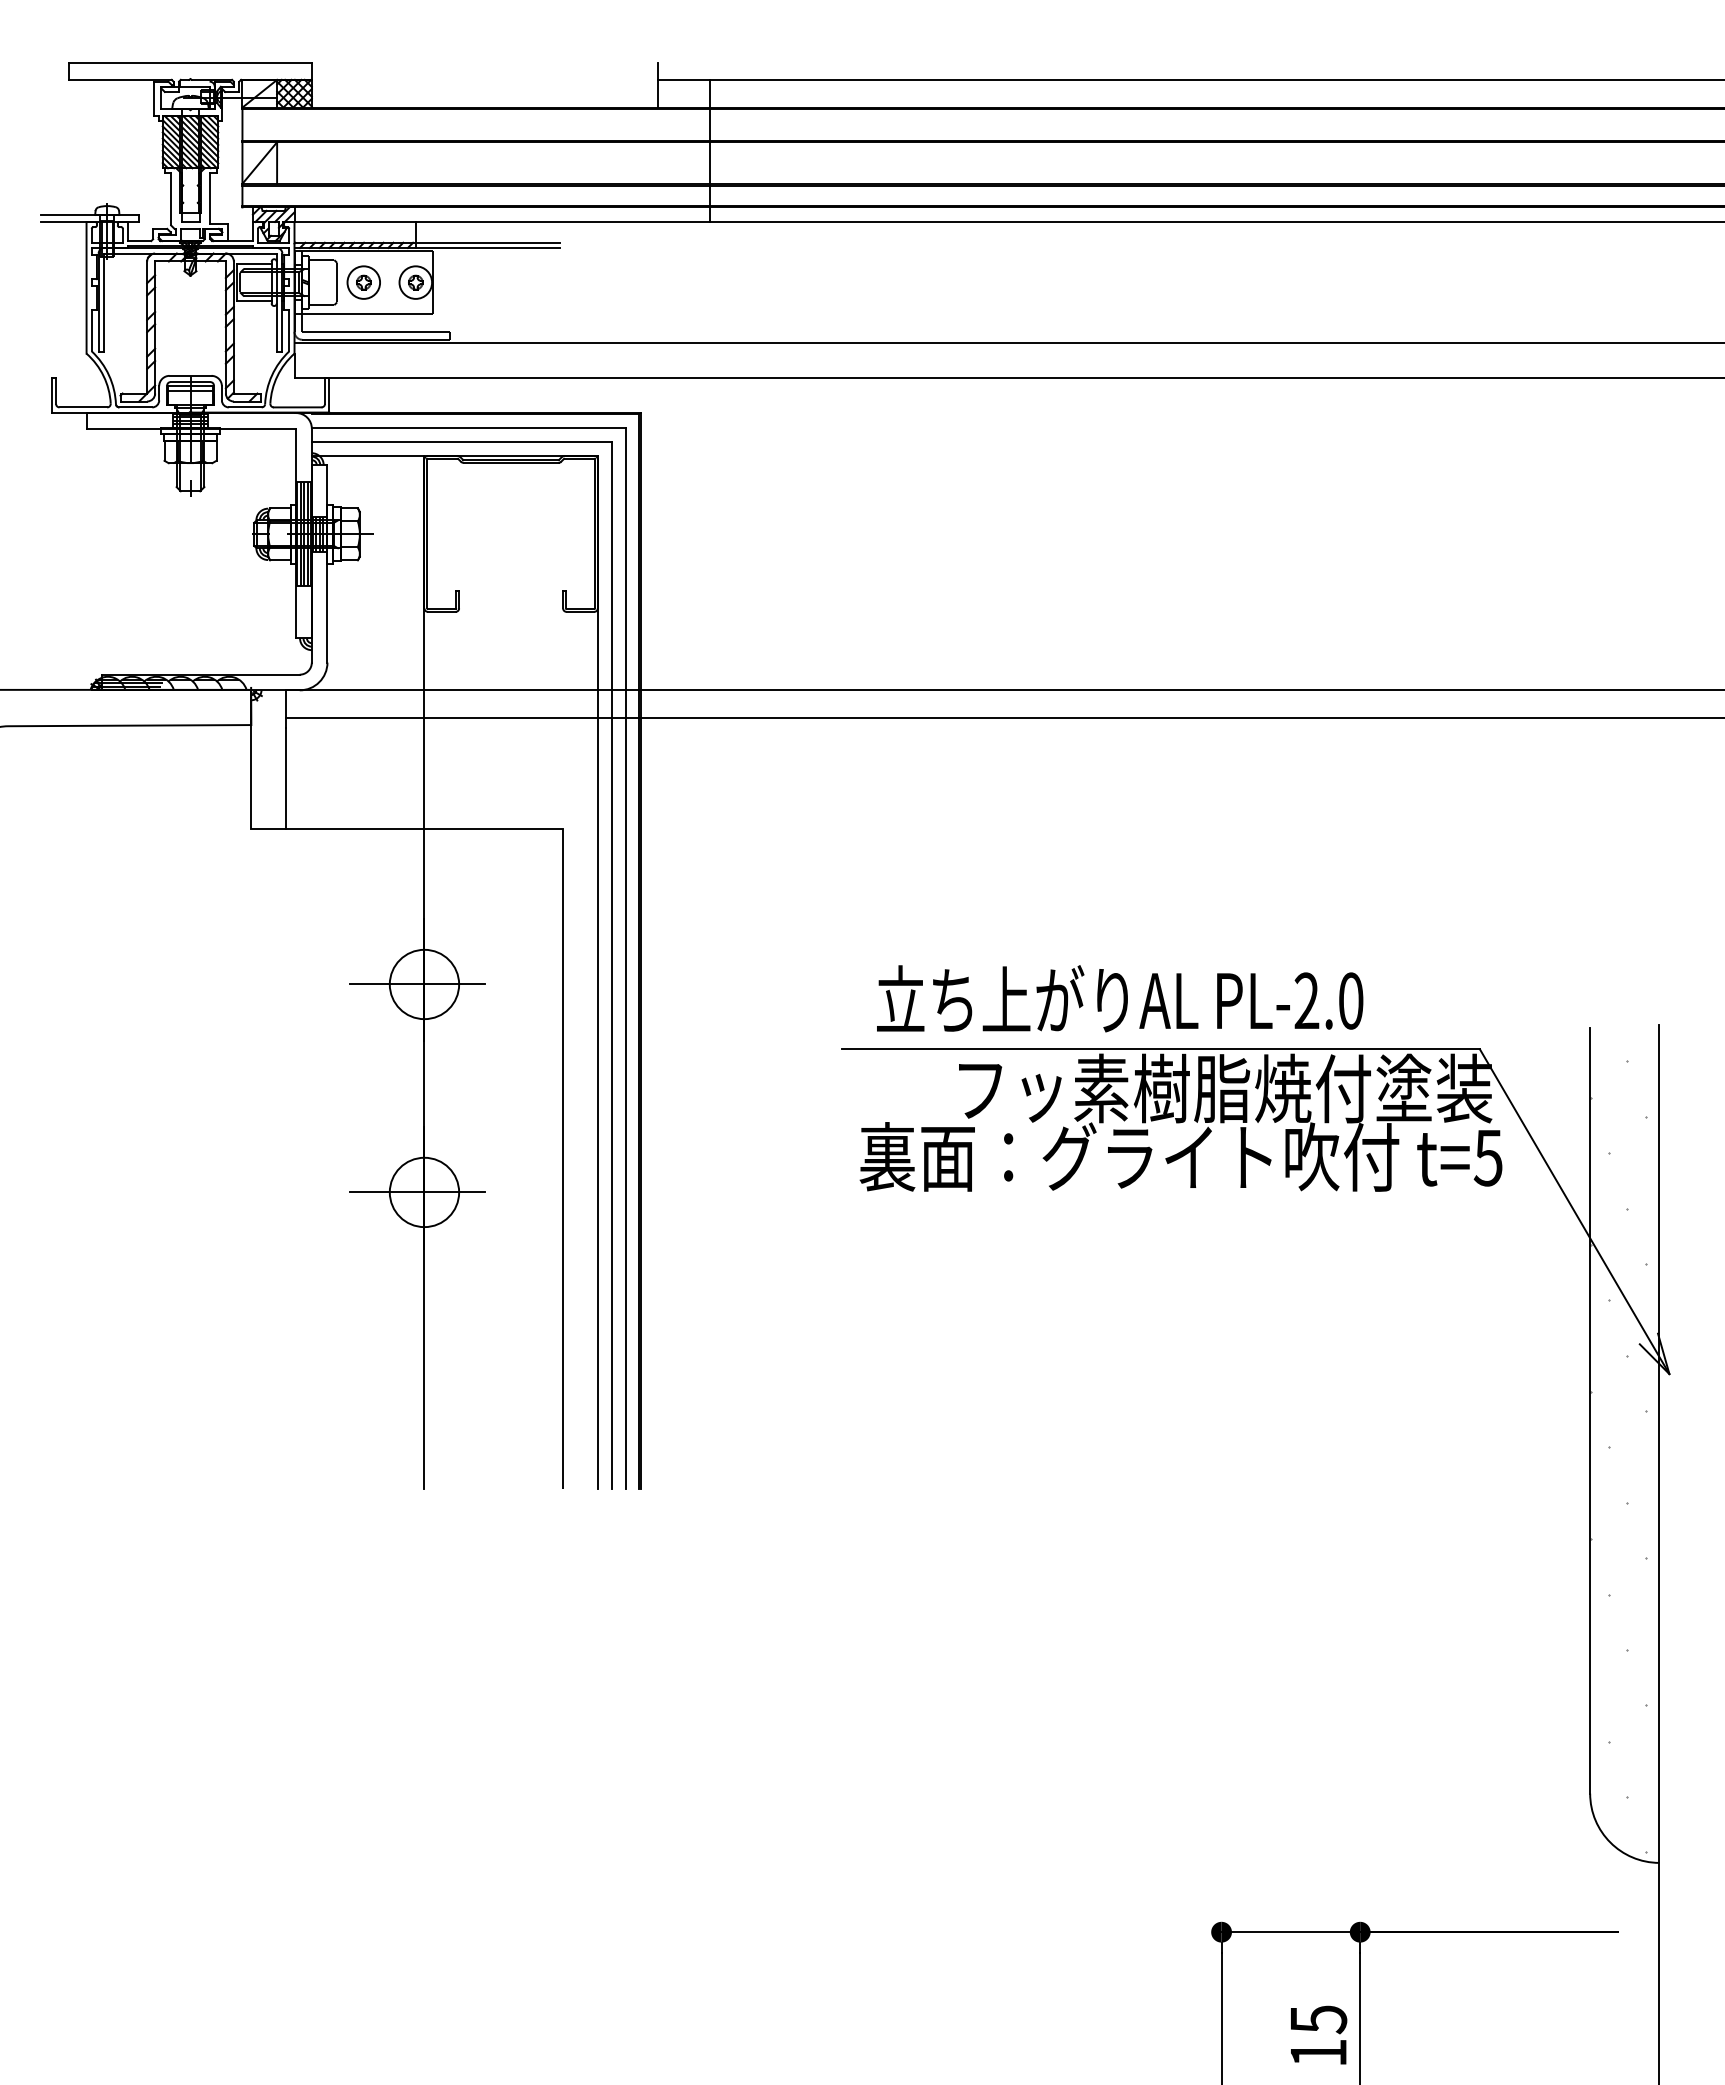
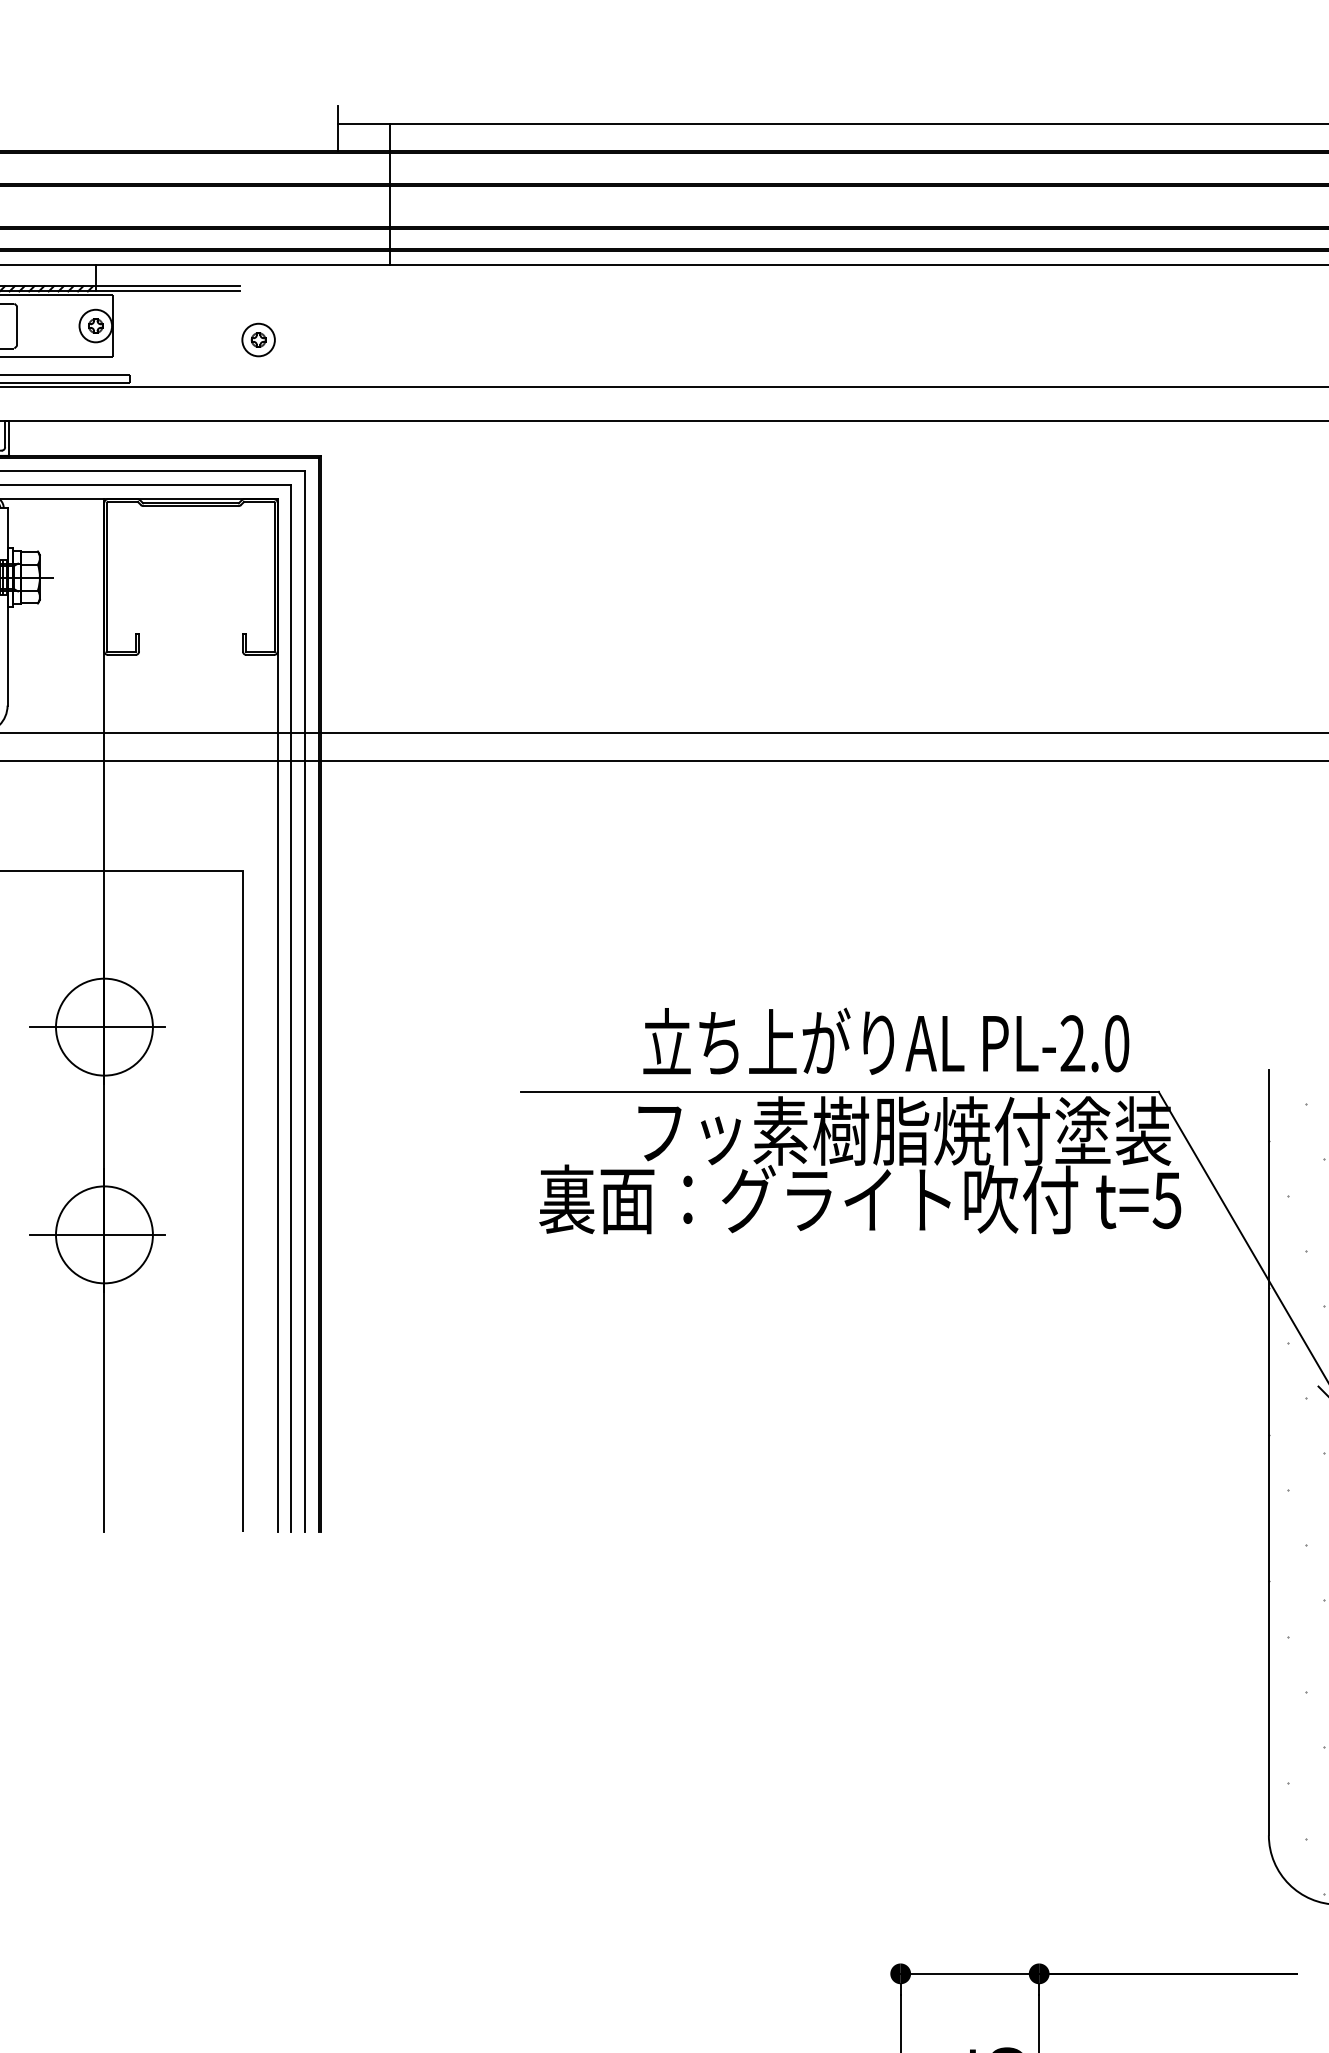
part: (363, 282) -> (258, 339), moved
circle: (424, 984) -> (104, 1027), size x1.4
text: (1120, 998) -> (886, 1041), moved
circle: (424, 1192) -> (104, 1234), size x1.4

